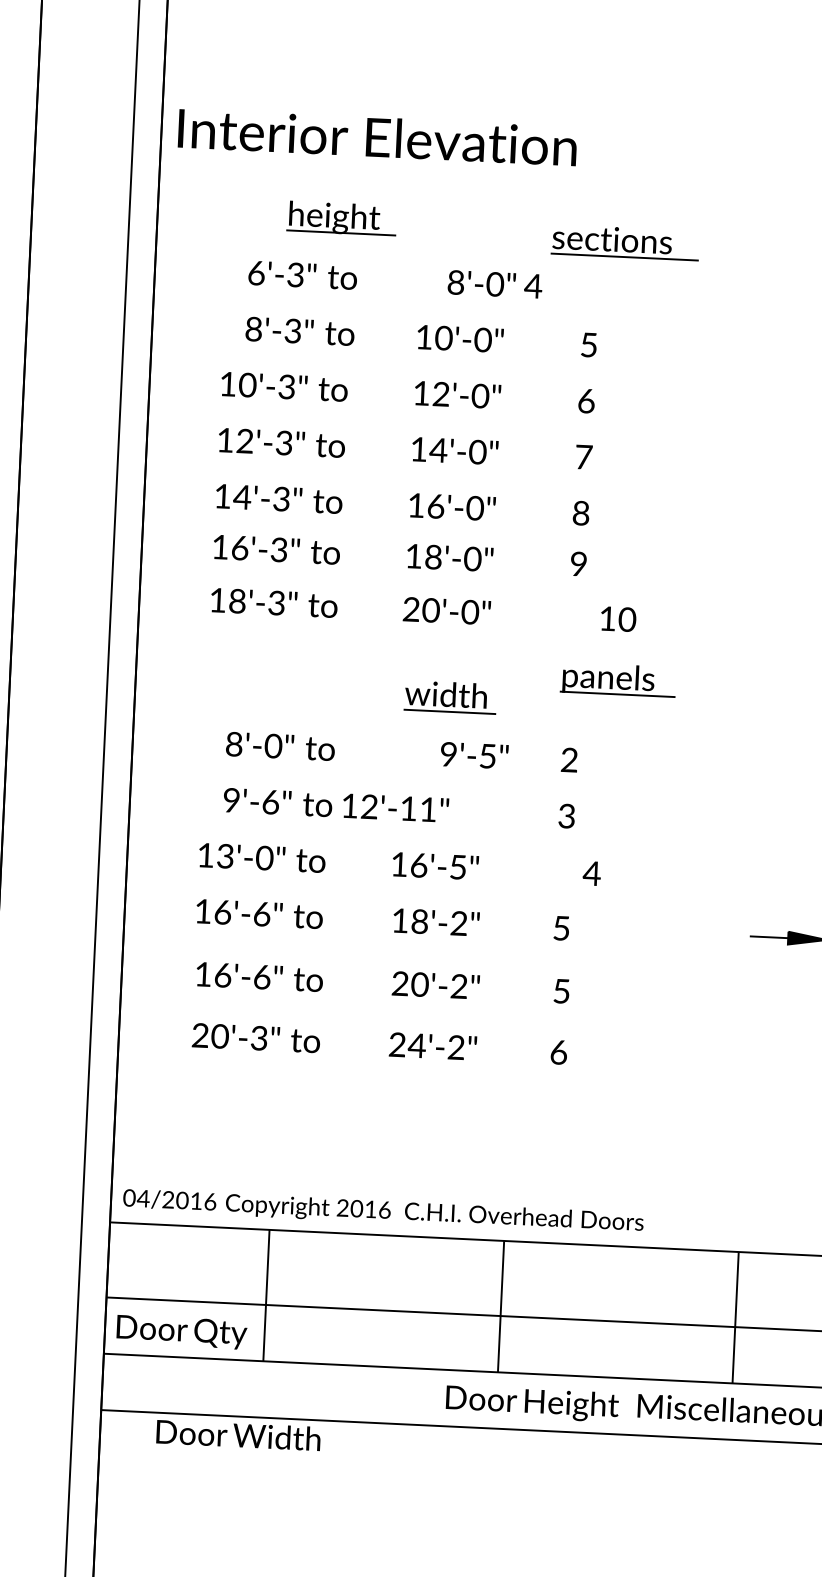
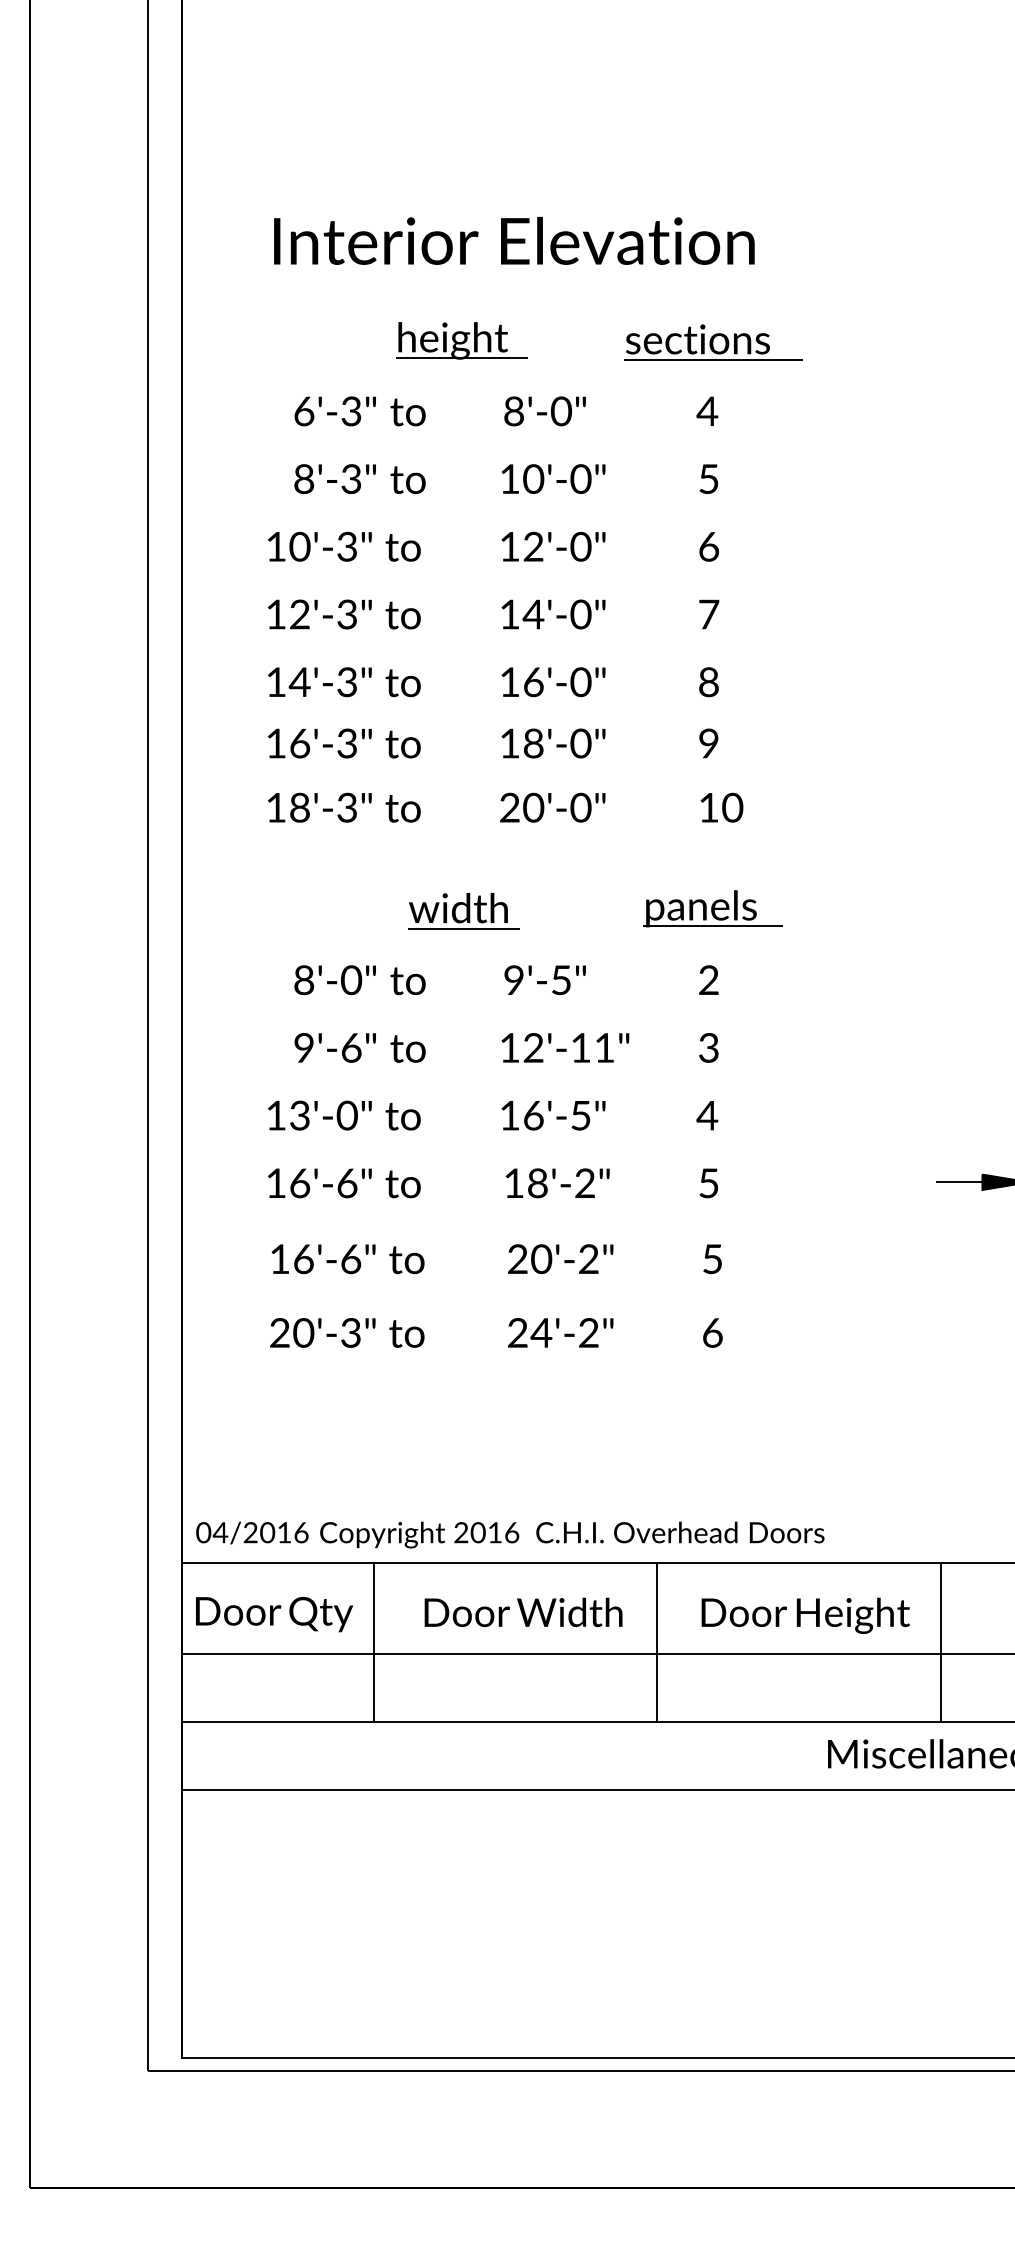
text: (377, 137) -> (514, 240), moved
part: (341, 218) -> (461, 340), moved
part: (625, 242) -> (713, 342), moved
text: (481, 283) -> (544, 411), moved
text: (533, 285) -> (707, 410), moved
text: (618, 619) -> (721, 807), moved
part: (617, 679) -> (712, 908), moved
part: (450, 697) -> (463, 911), moved
text: (473, 755) -> (544, 980), moved
text: (395, 807) -> (565, 1047), moved
text: (592, 873) -> (707, 1115), moved
text: (181, 1332) -> (274, 1614), moved
text: (532, 1403) -> (805, 1615), moved
text: (238, 1435) -> (523, 1612), moved

